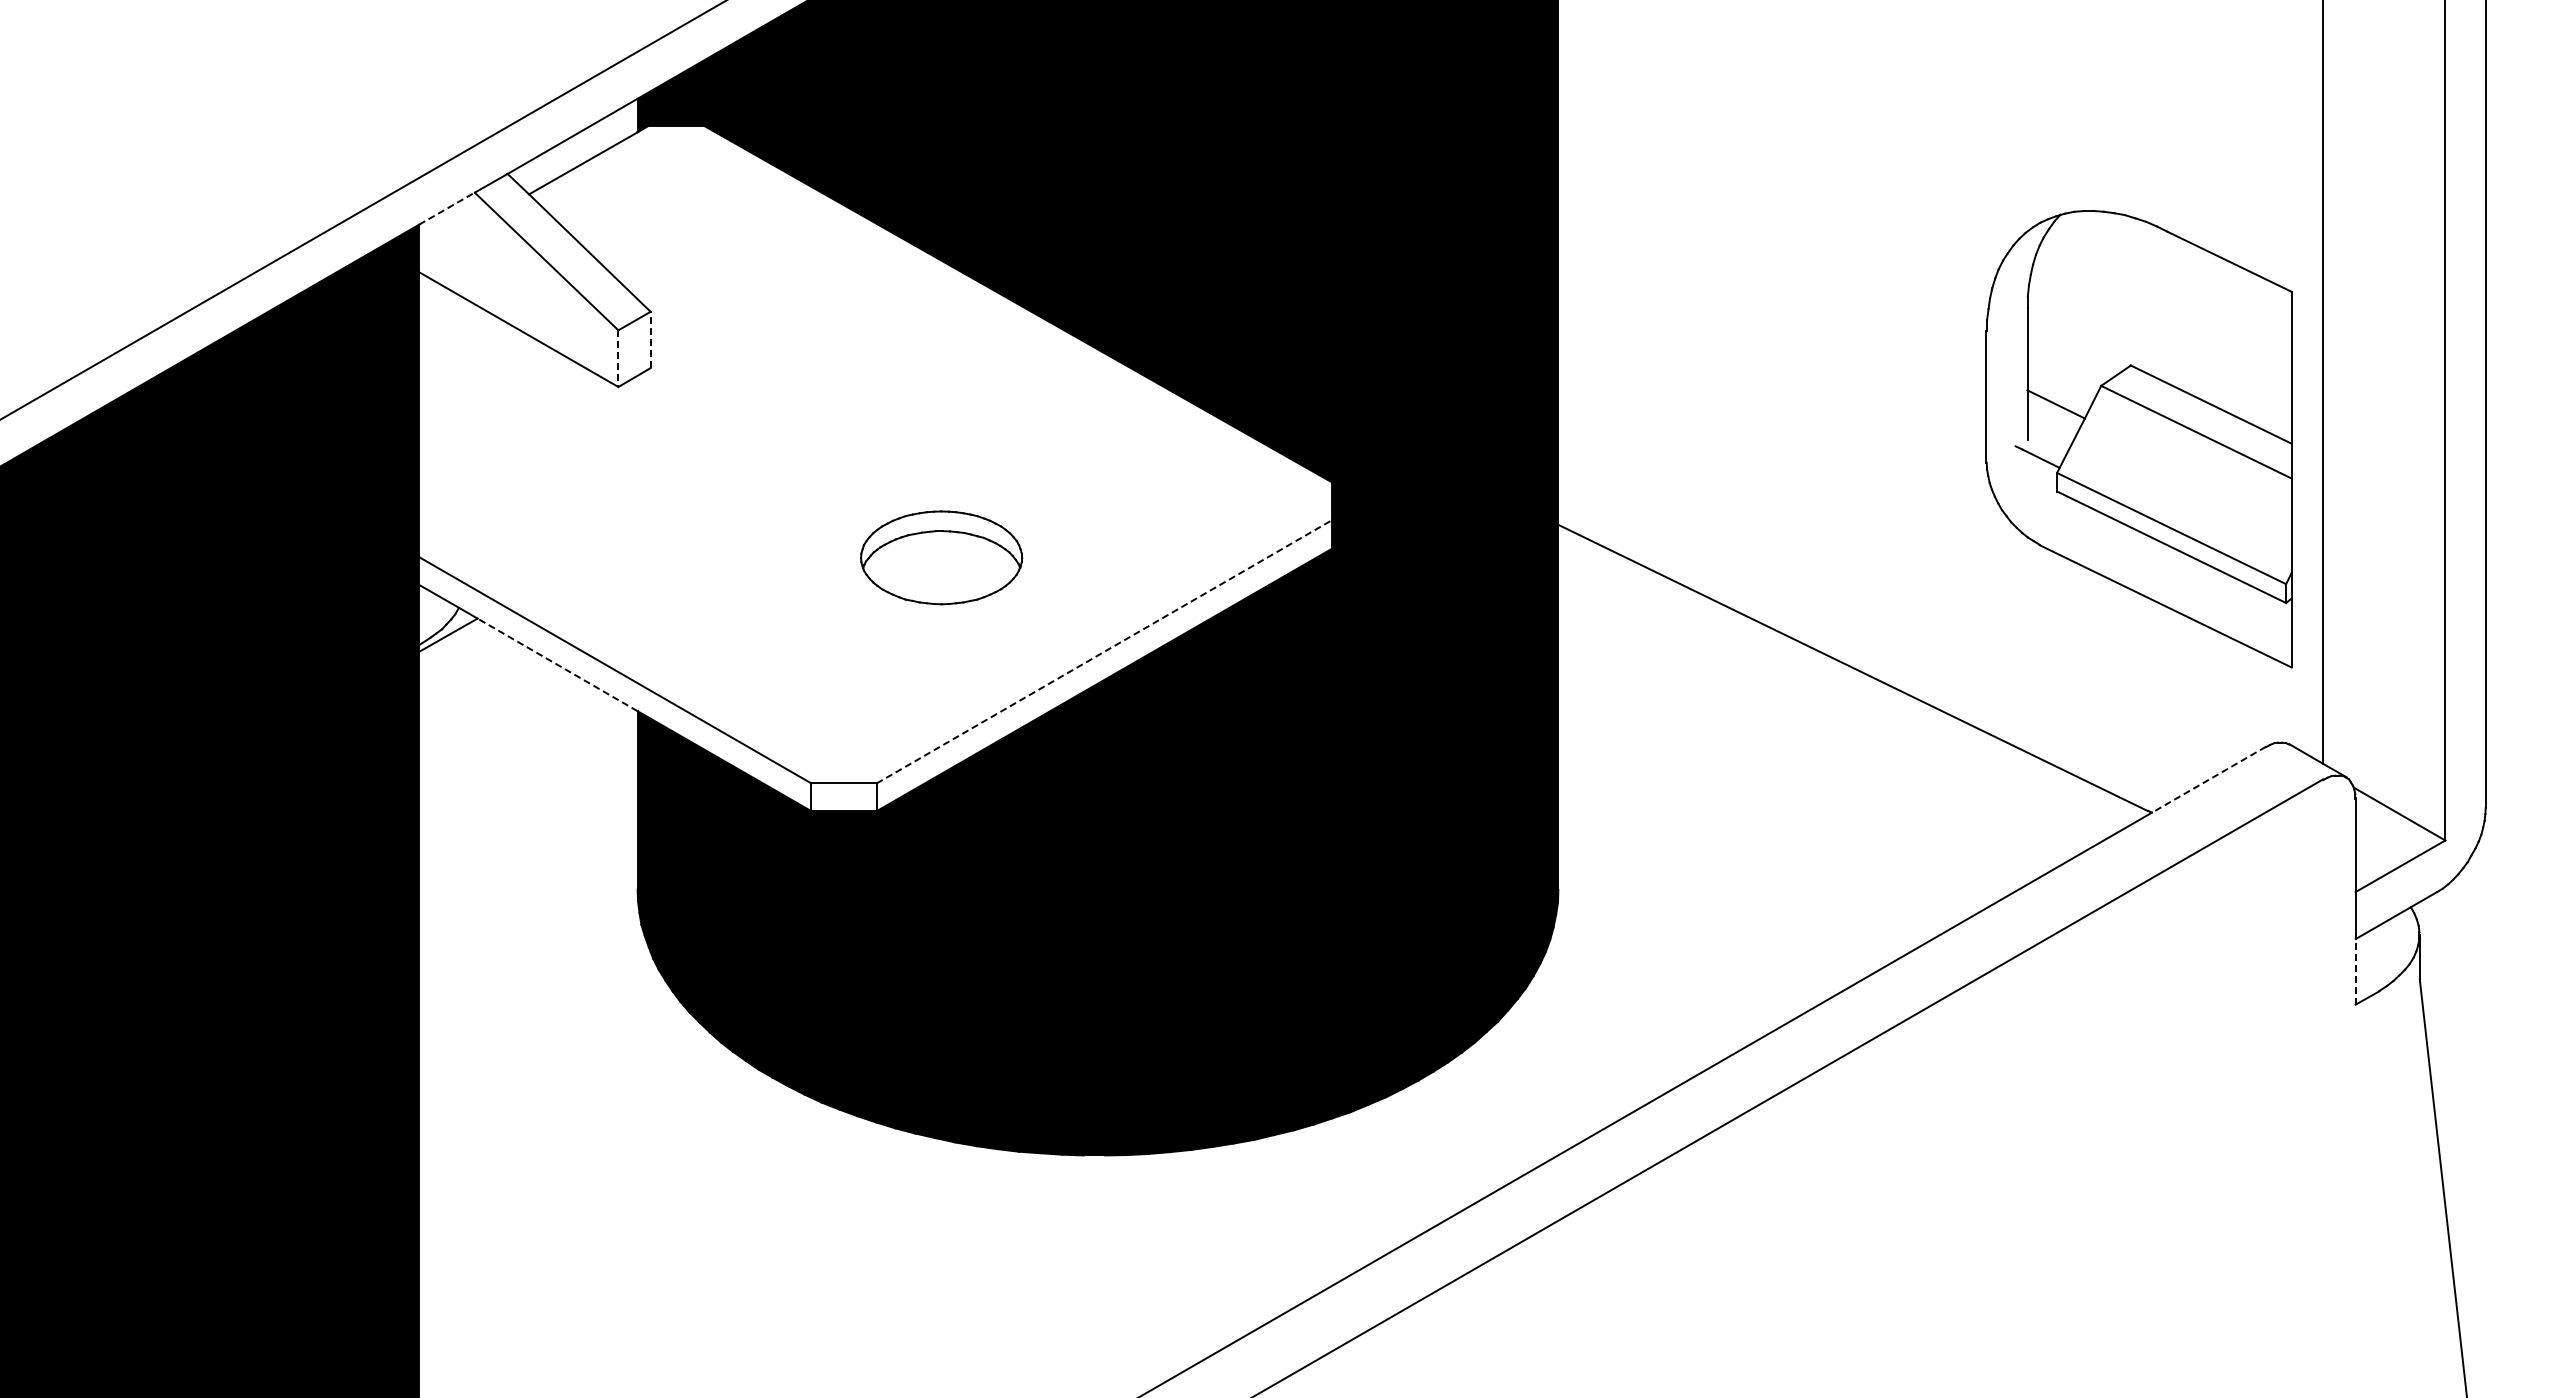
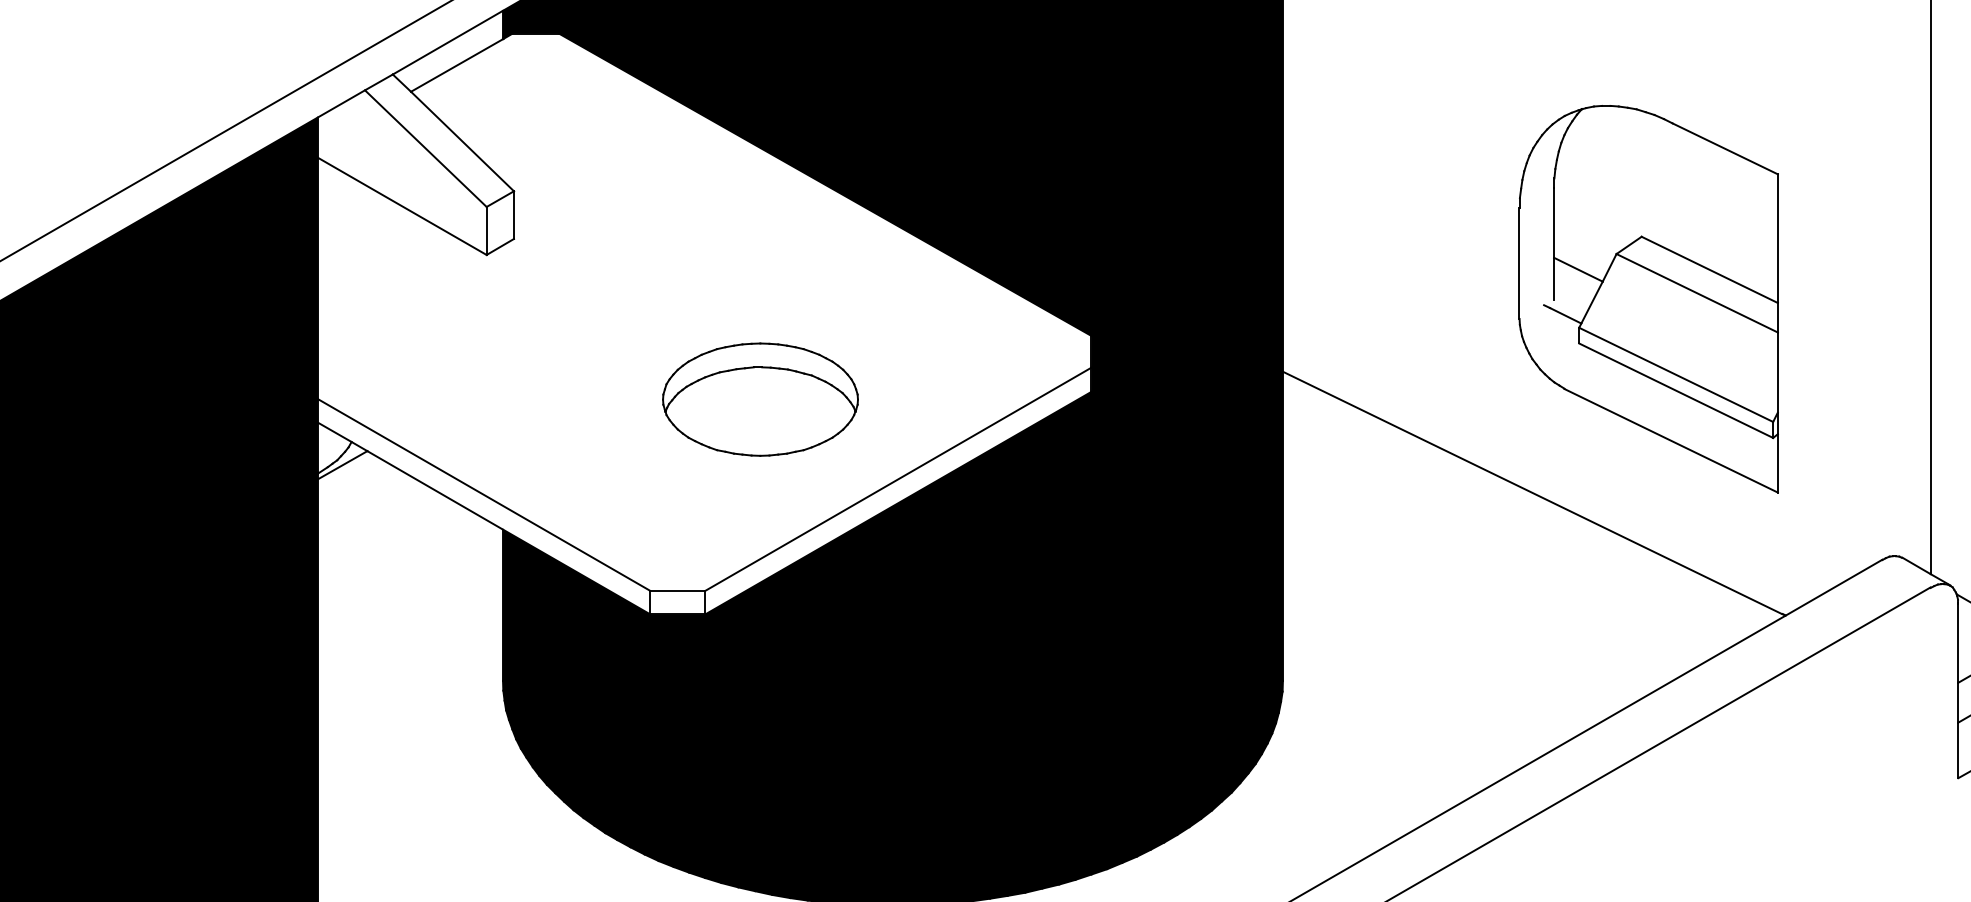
line: (447, 208) -> (341, 103), dashed -> solid
line: (650, 339) -> (513, 214), dashed -> solid
line: (618, 359) -> (486, 231), dashed -> solid
part: (2138, 439) -> (1648, 299), moved
part: (941, 557) -> (760, 399), size x1.43
line: (1104, 651) -> (898, 479), dashed -> solid
line: (557, 664) -> (435, 490), dashed -> solid
line: (2208, 779) -> (1833, 587), dashed -> solid
line: (2355, 971) -> (1958, 750), dashed -> solid

